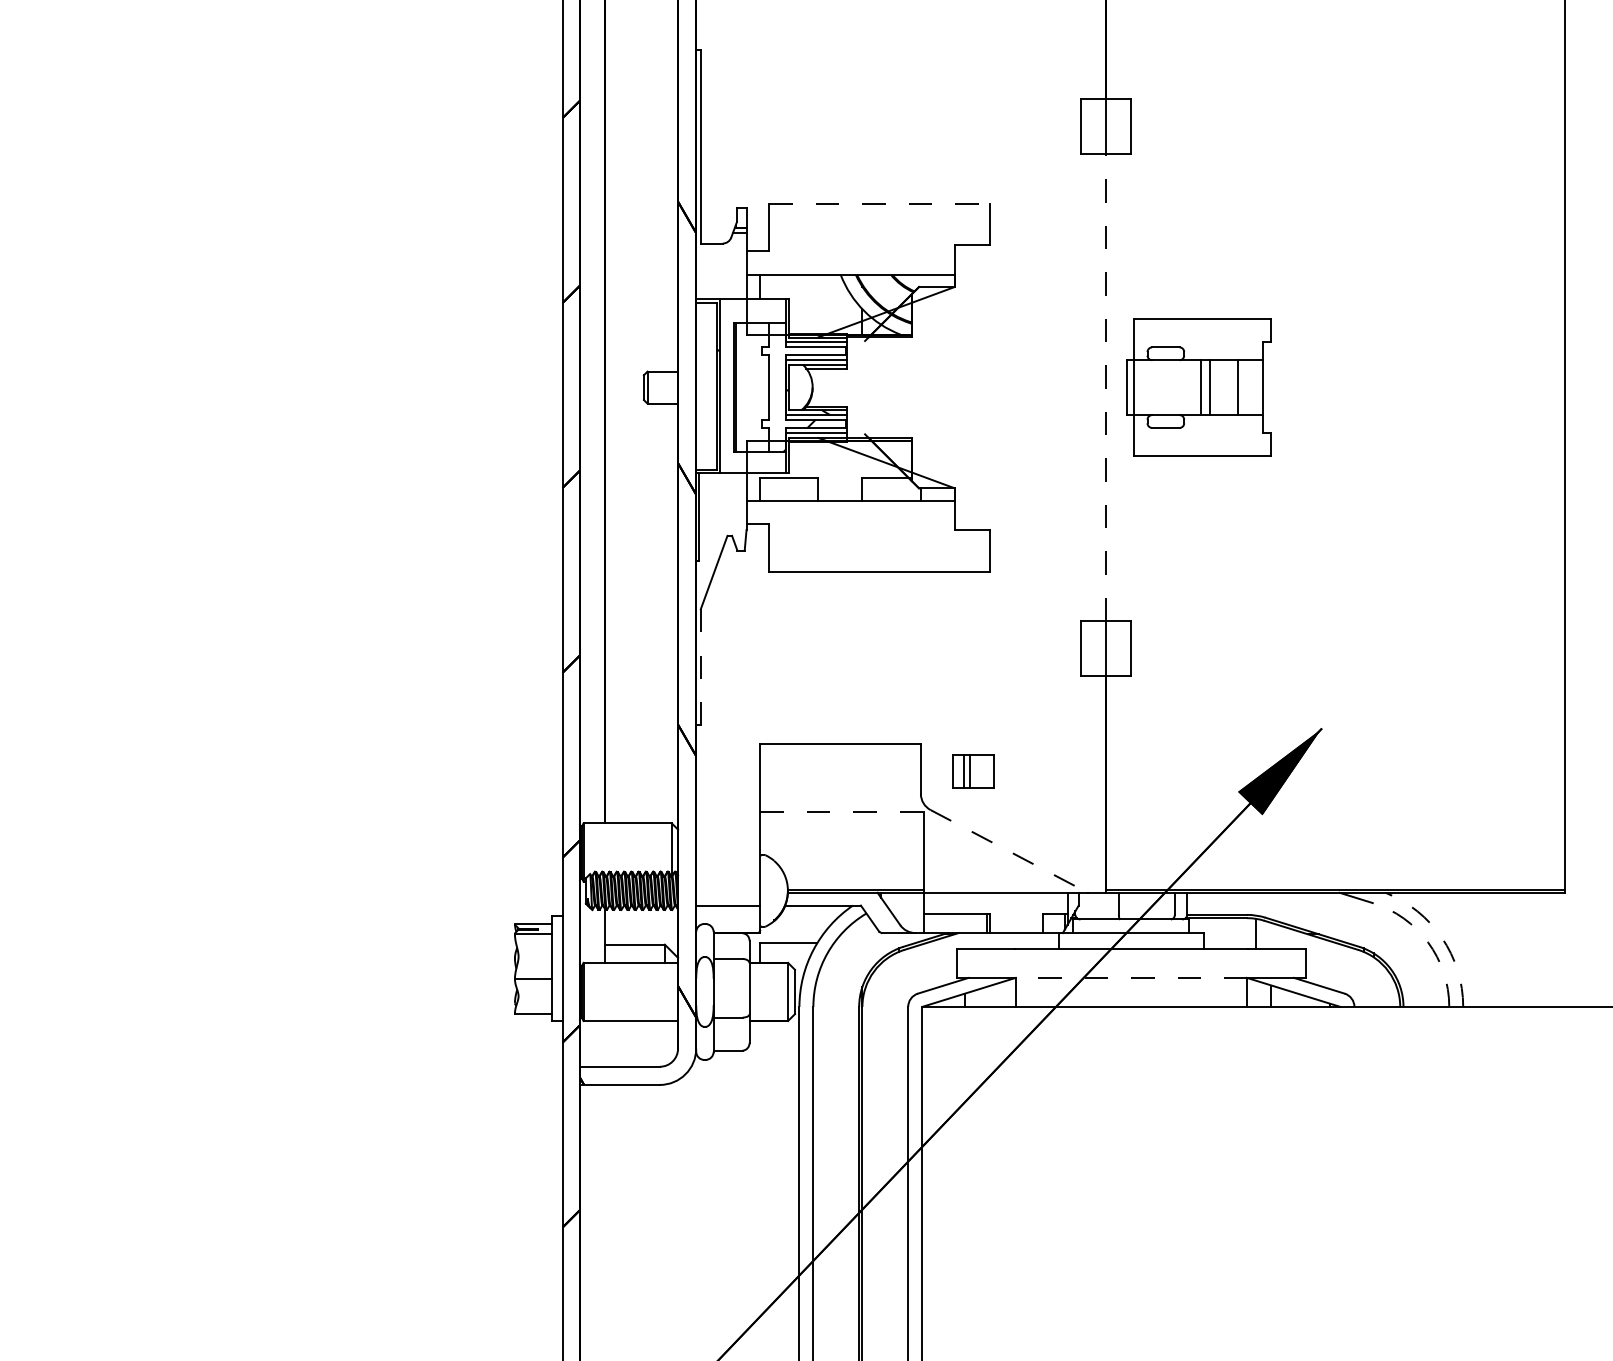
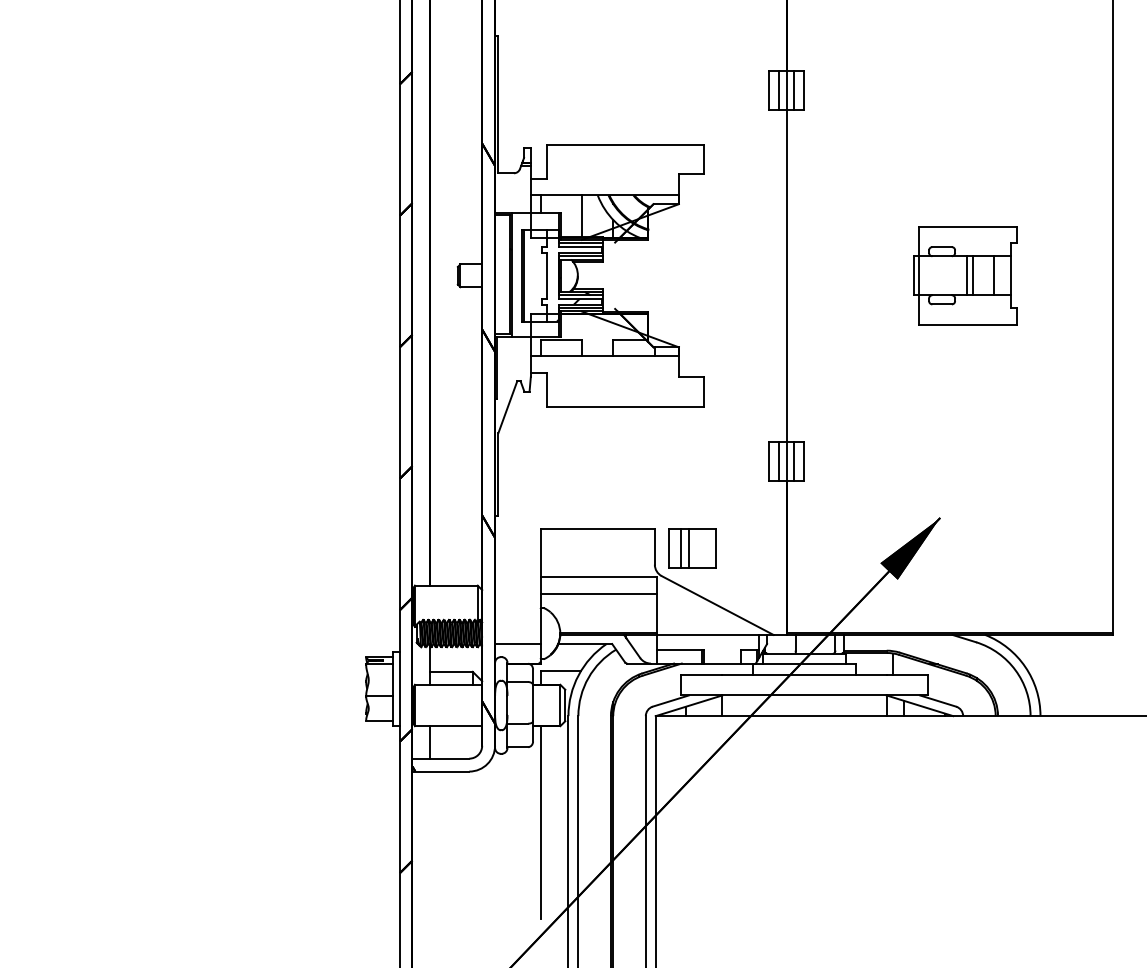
line: (1095, 126) -> (779, 90), added
line: (1116, 126) -> (793, 90), added
line: (880, 203) -> (626, 144), dashed -> solid
line: (818, 303) -> (582, 215), added
line: (1106, 387) -> (786, 275), dashed -> solid
part: (1198, 387) -> (965, 275), moved
line: (1095, 648) -> (779, 461), added
line: (1116, 648) -> (793, 461), added
line: (700, 667) -> (498, 474), dashed -> solid
part: (973, 771) -> (692, 548), size x1.67
line: (842, 811) -> (599, 577), dashed -> solid
line: (842, 835) -> (599, 594), added
line: (1009, 851) -> (717, 605), dashed -> solid
arc: (1441, 937) -> (1025, 666), dashed -> solid
arc: (1428, 942) -> (1015, 670), dashed -> solid
line: (1130, 977) -> (803, 695), dashed -> solid
line: (605, 1043) -> (430, 742), added
line: (760, 1156) -> (540, 822), added

